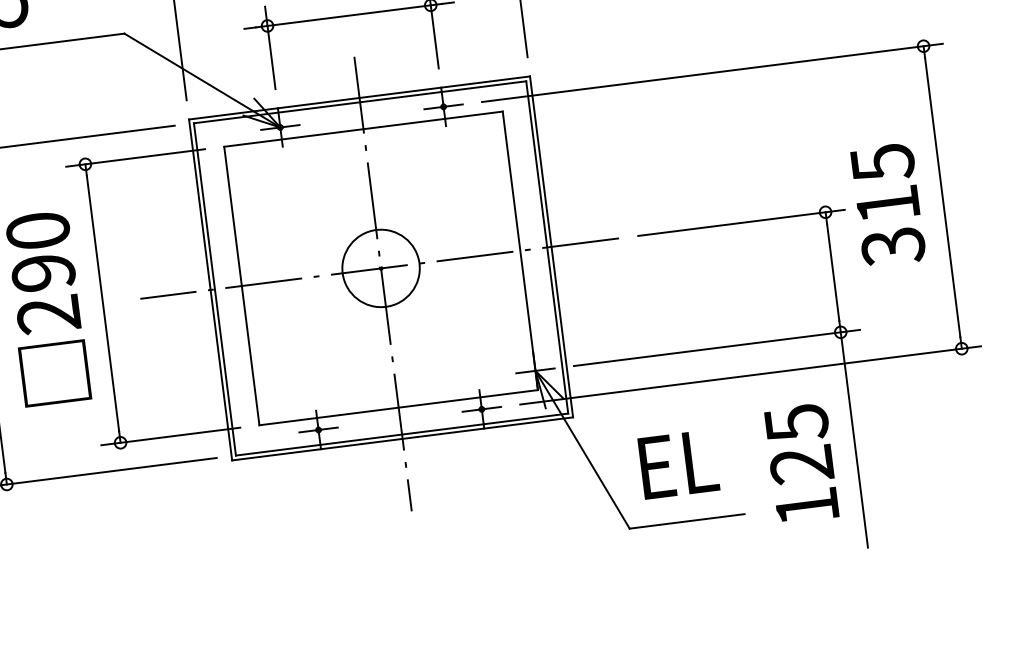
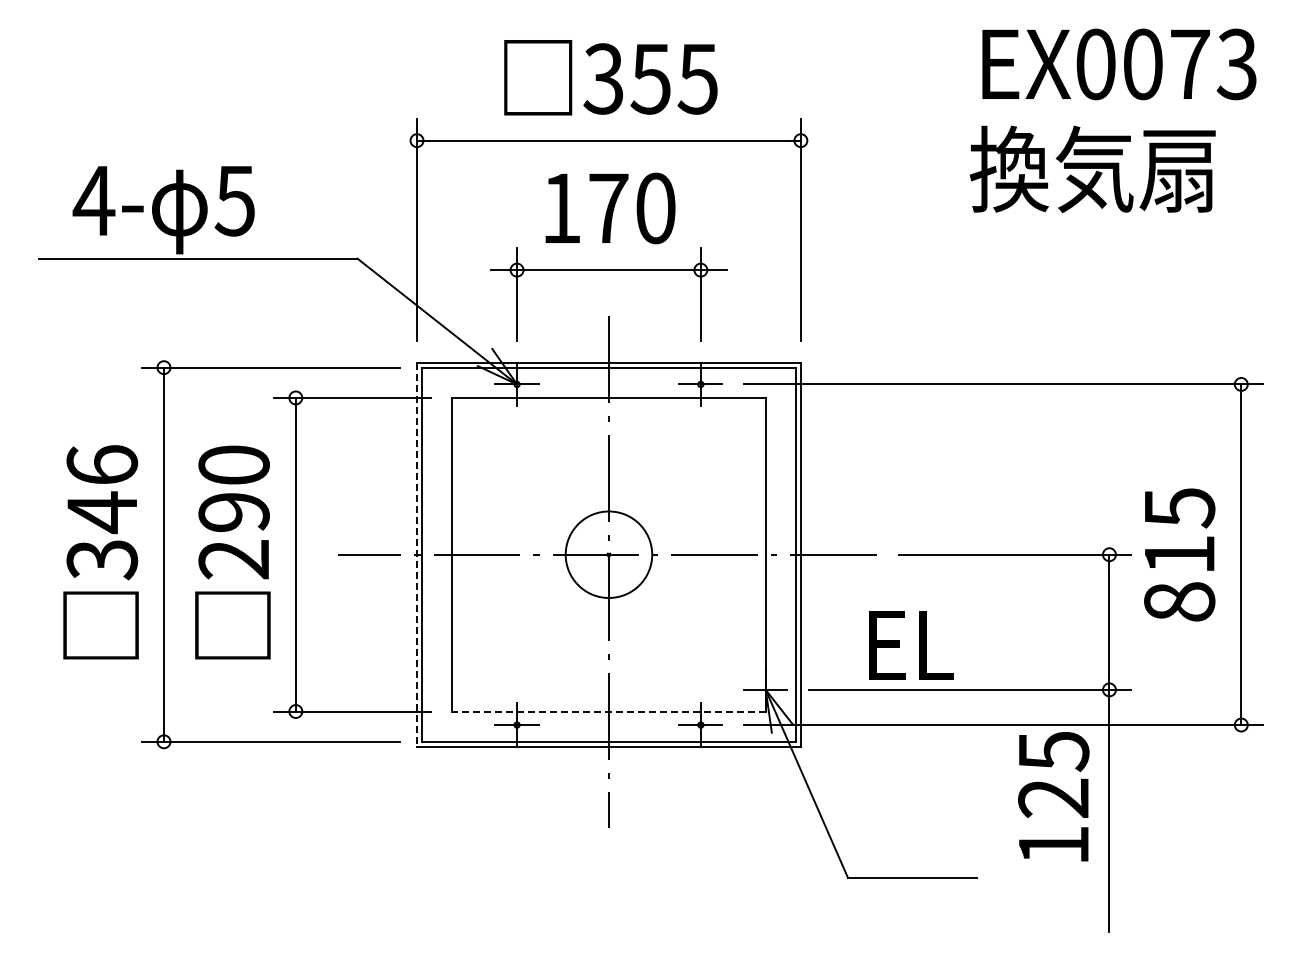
text: (893, 246) -> (1179, 602), 315 -> 815
line: (211, 289) -> (417, 554), solid -> dashed
line: (398, 407) -> (608, 711), solid -> dashed
text: (801, 463) -> (1053, 796), moved
text: (678, 464) -> (911, 645), moved

